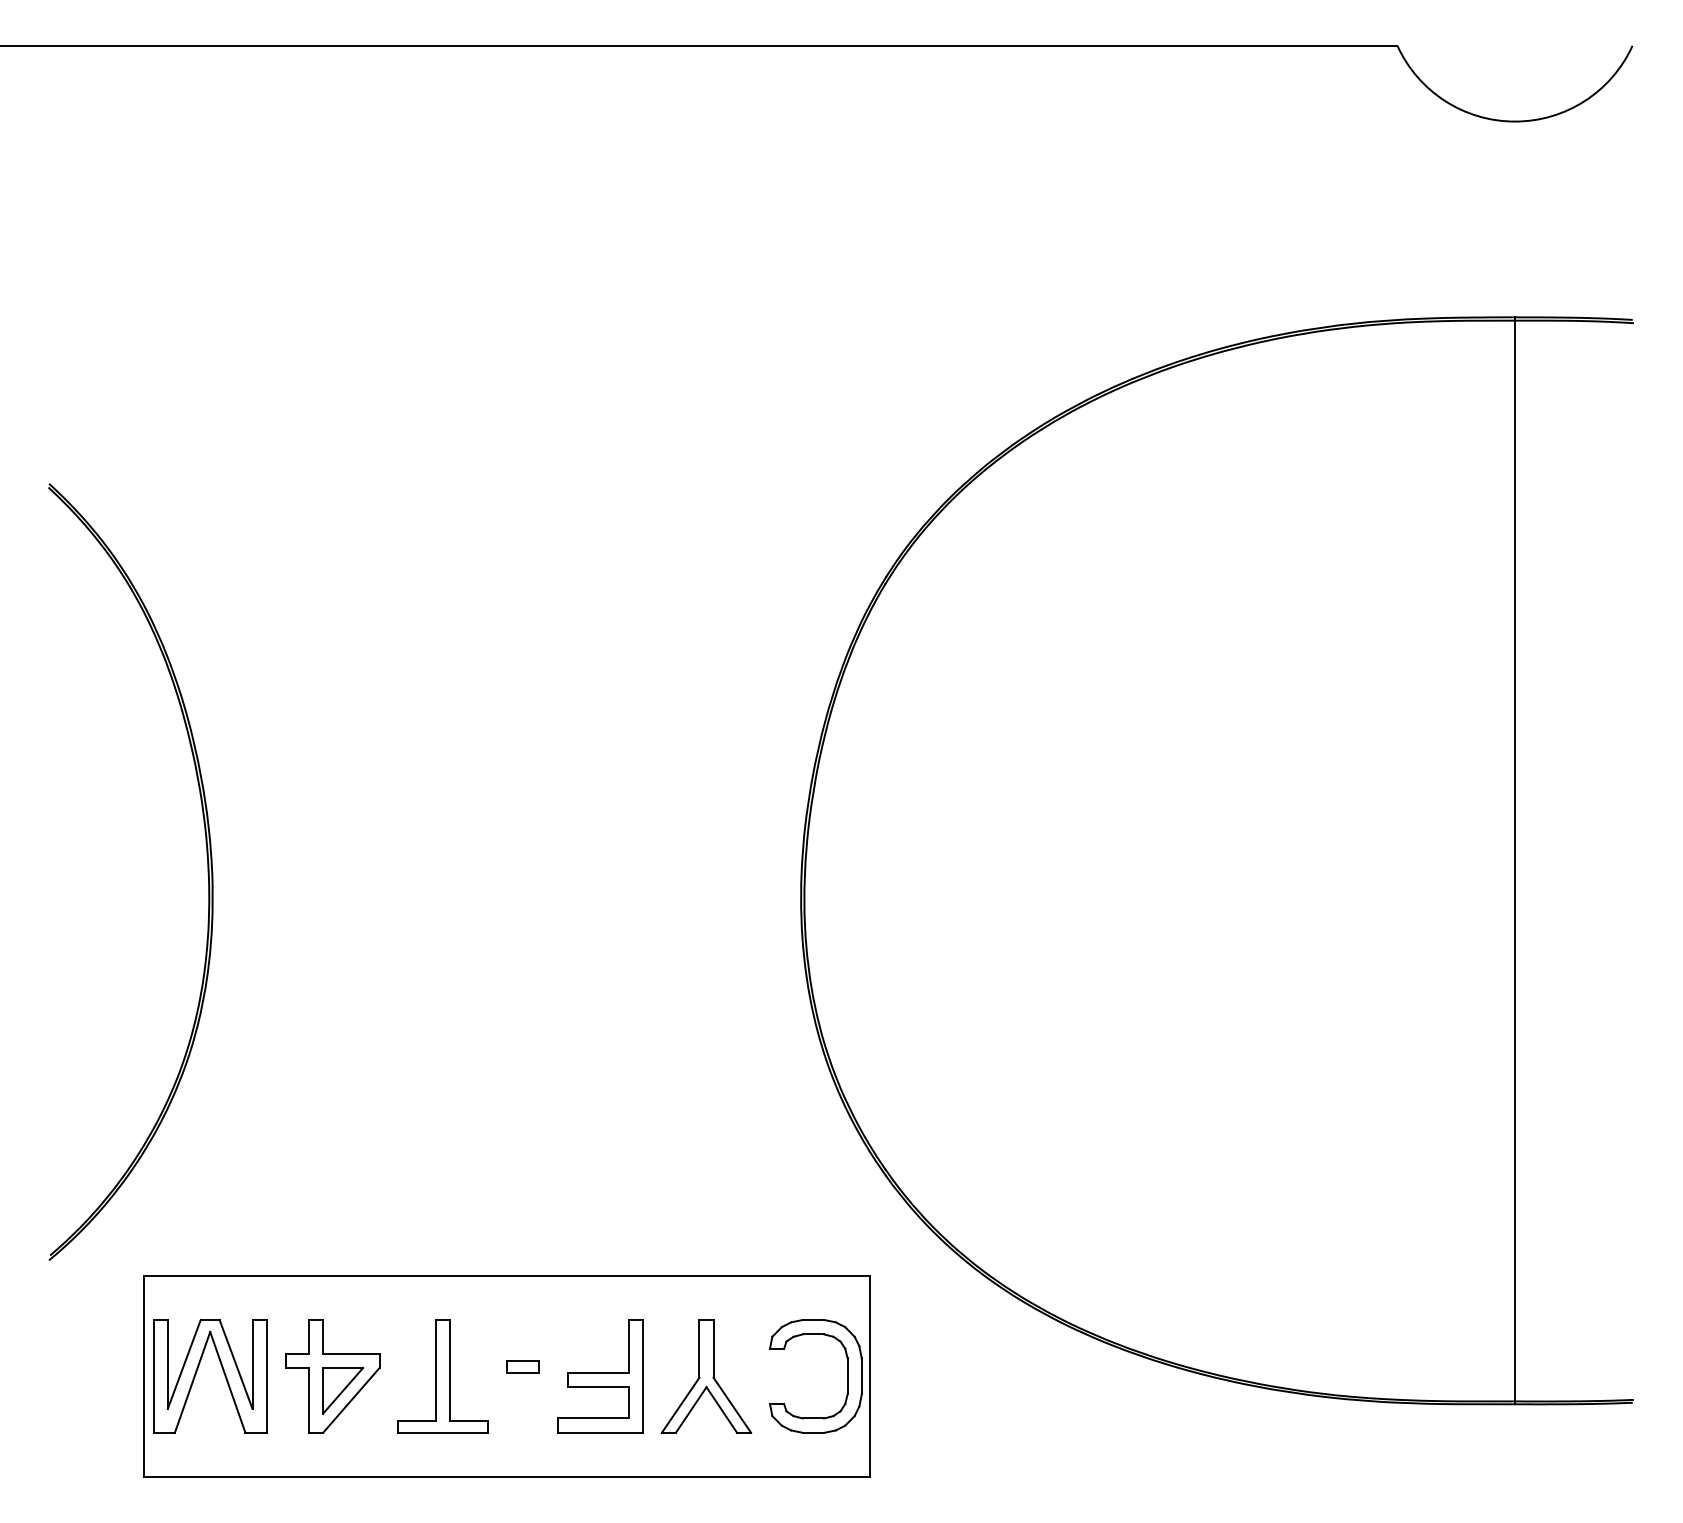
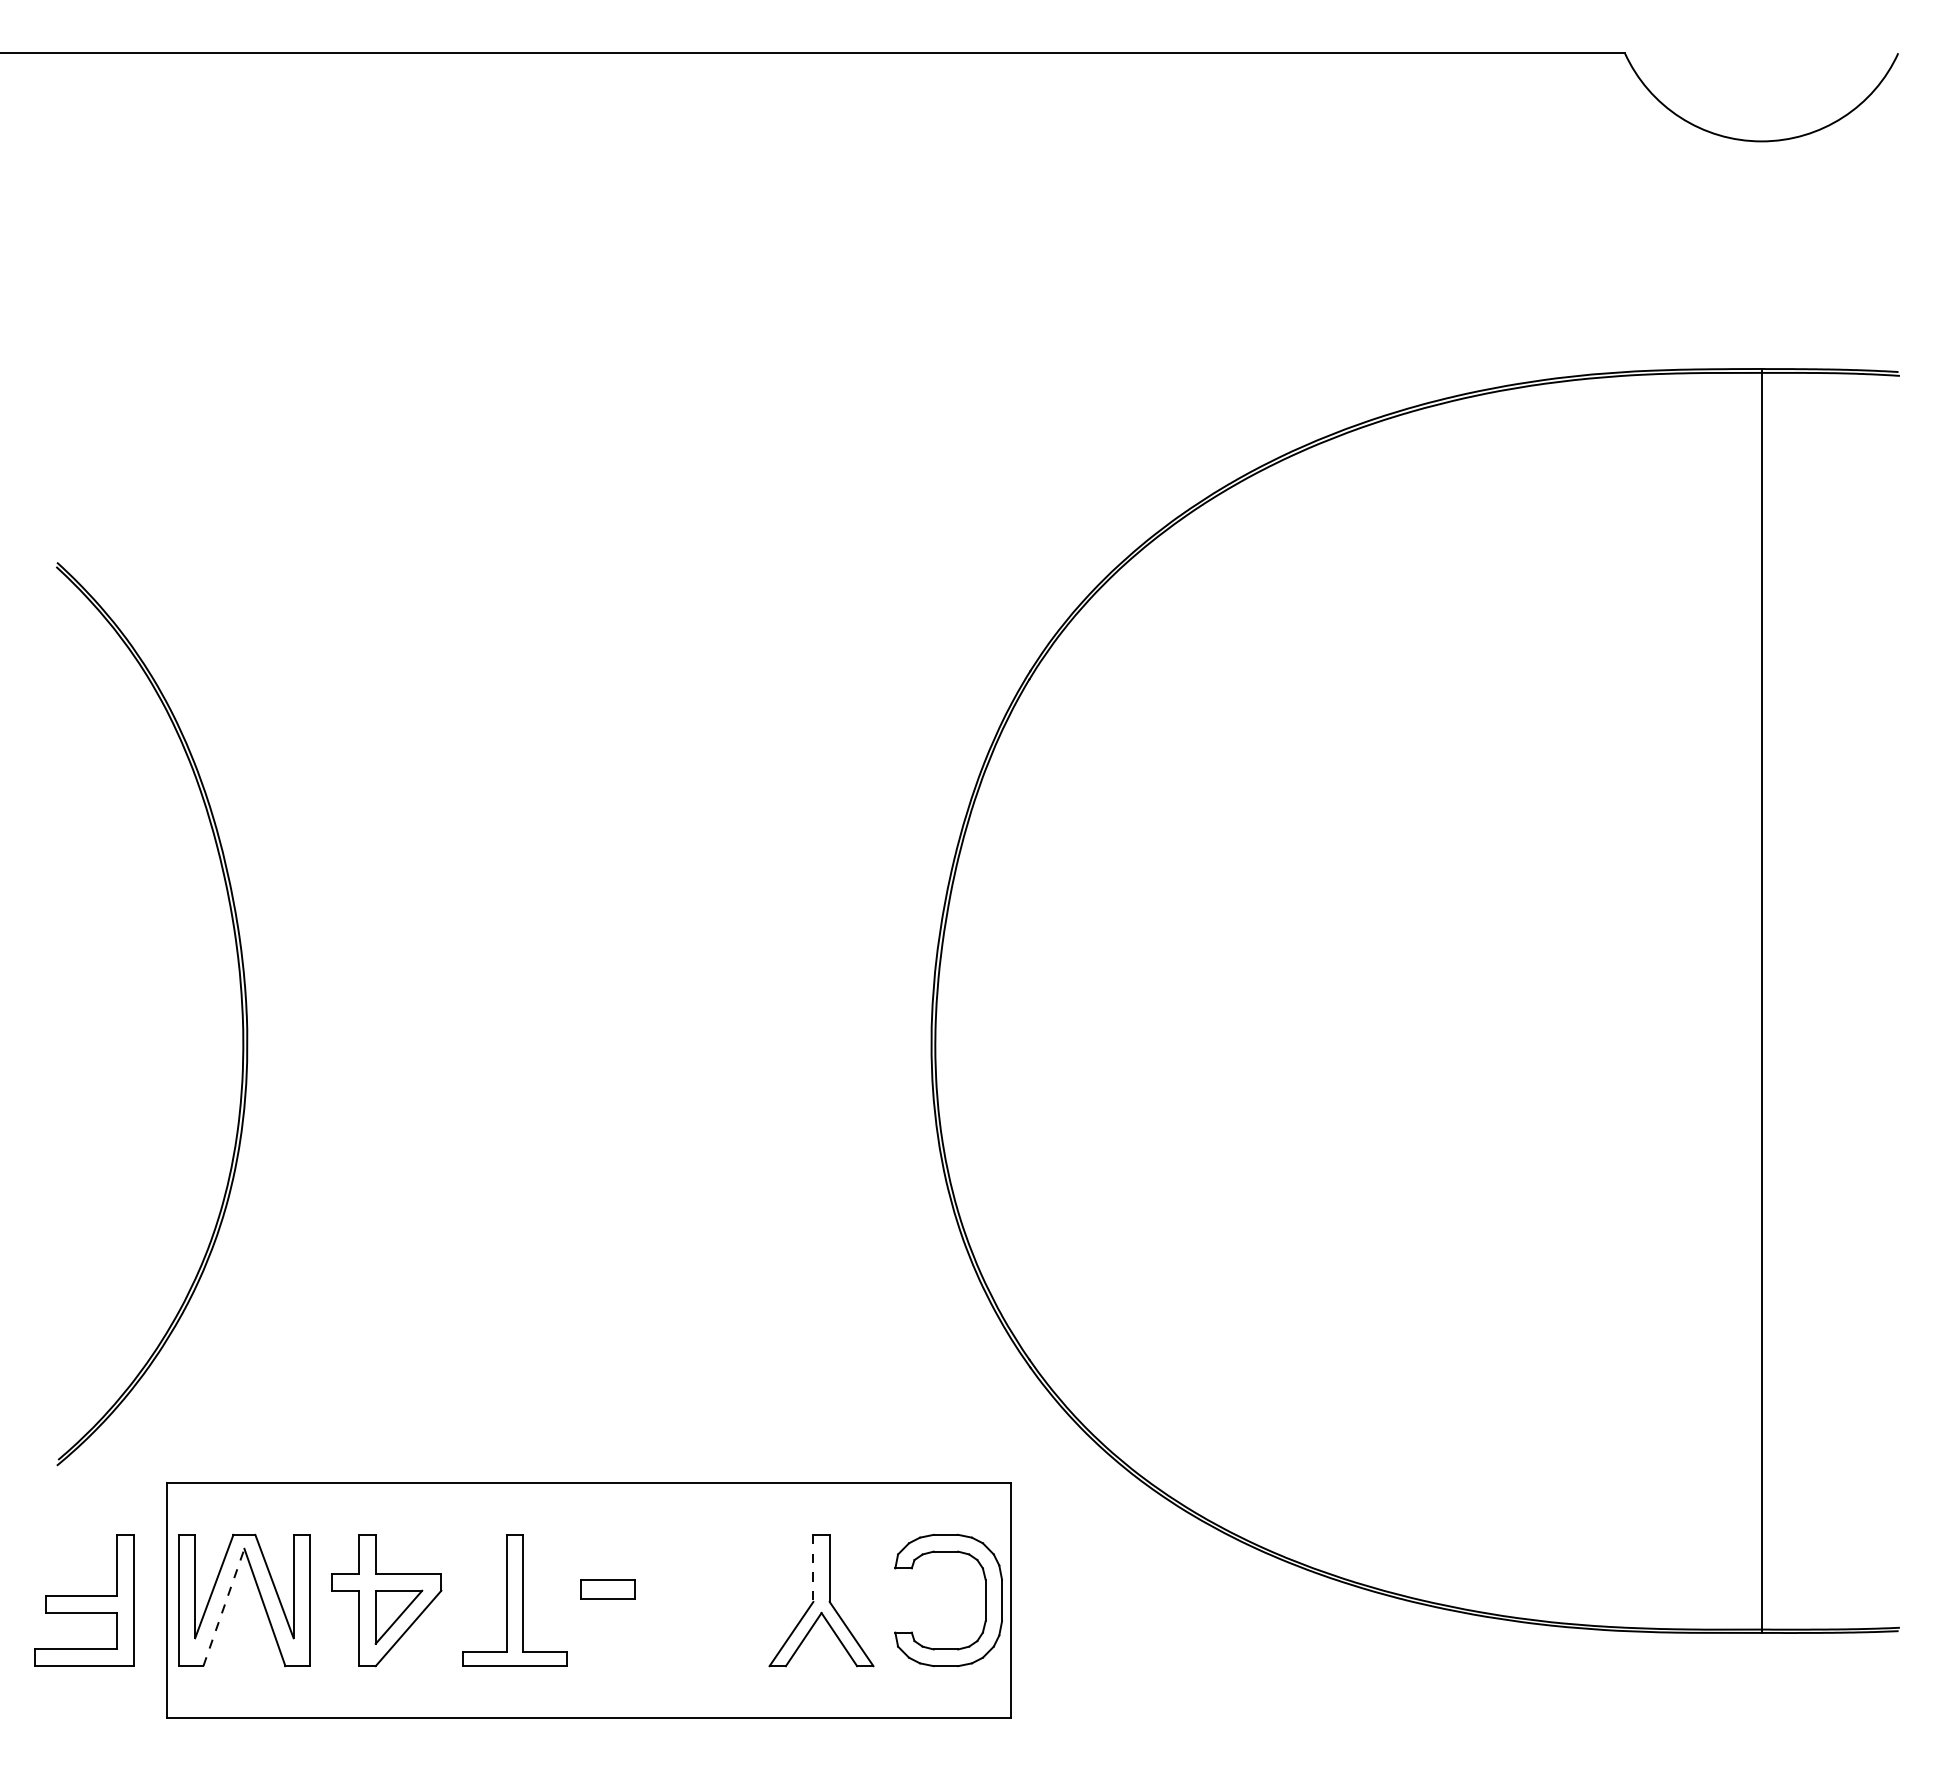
line: (699, 1348) -> (813, 1568), solid -> dashed
part: (522, 1366) -> (607, 1588), size x1.4
part: (600, 1376) -> (84, 1600), moved
line: (193, 1382) -> (224, 1607), solid -> dashed

